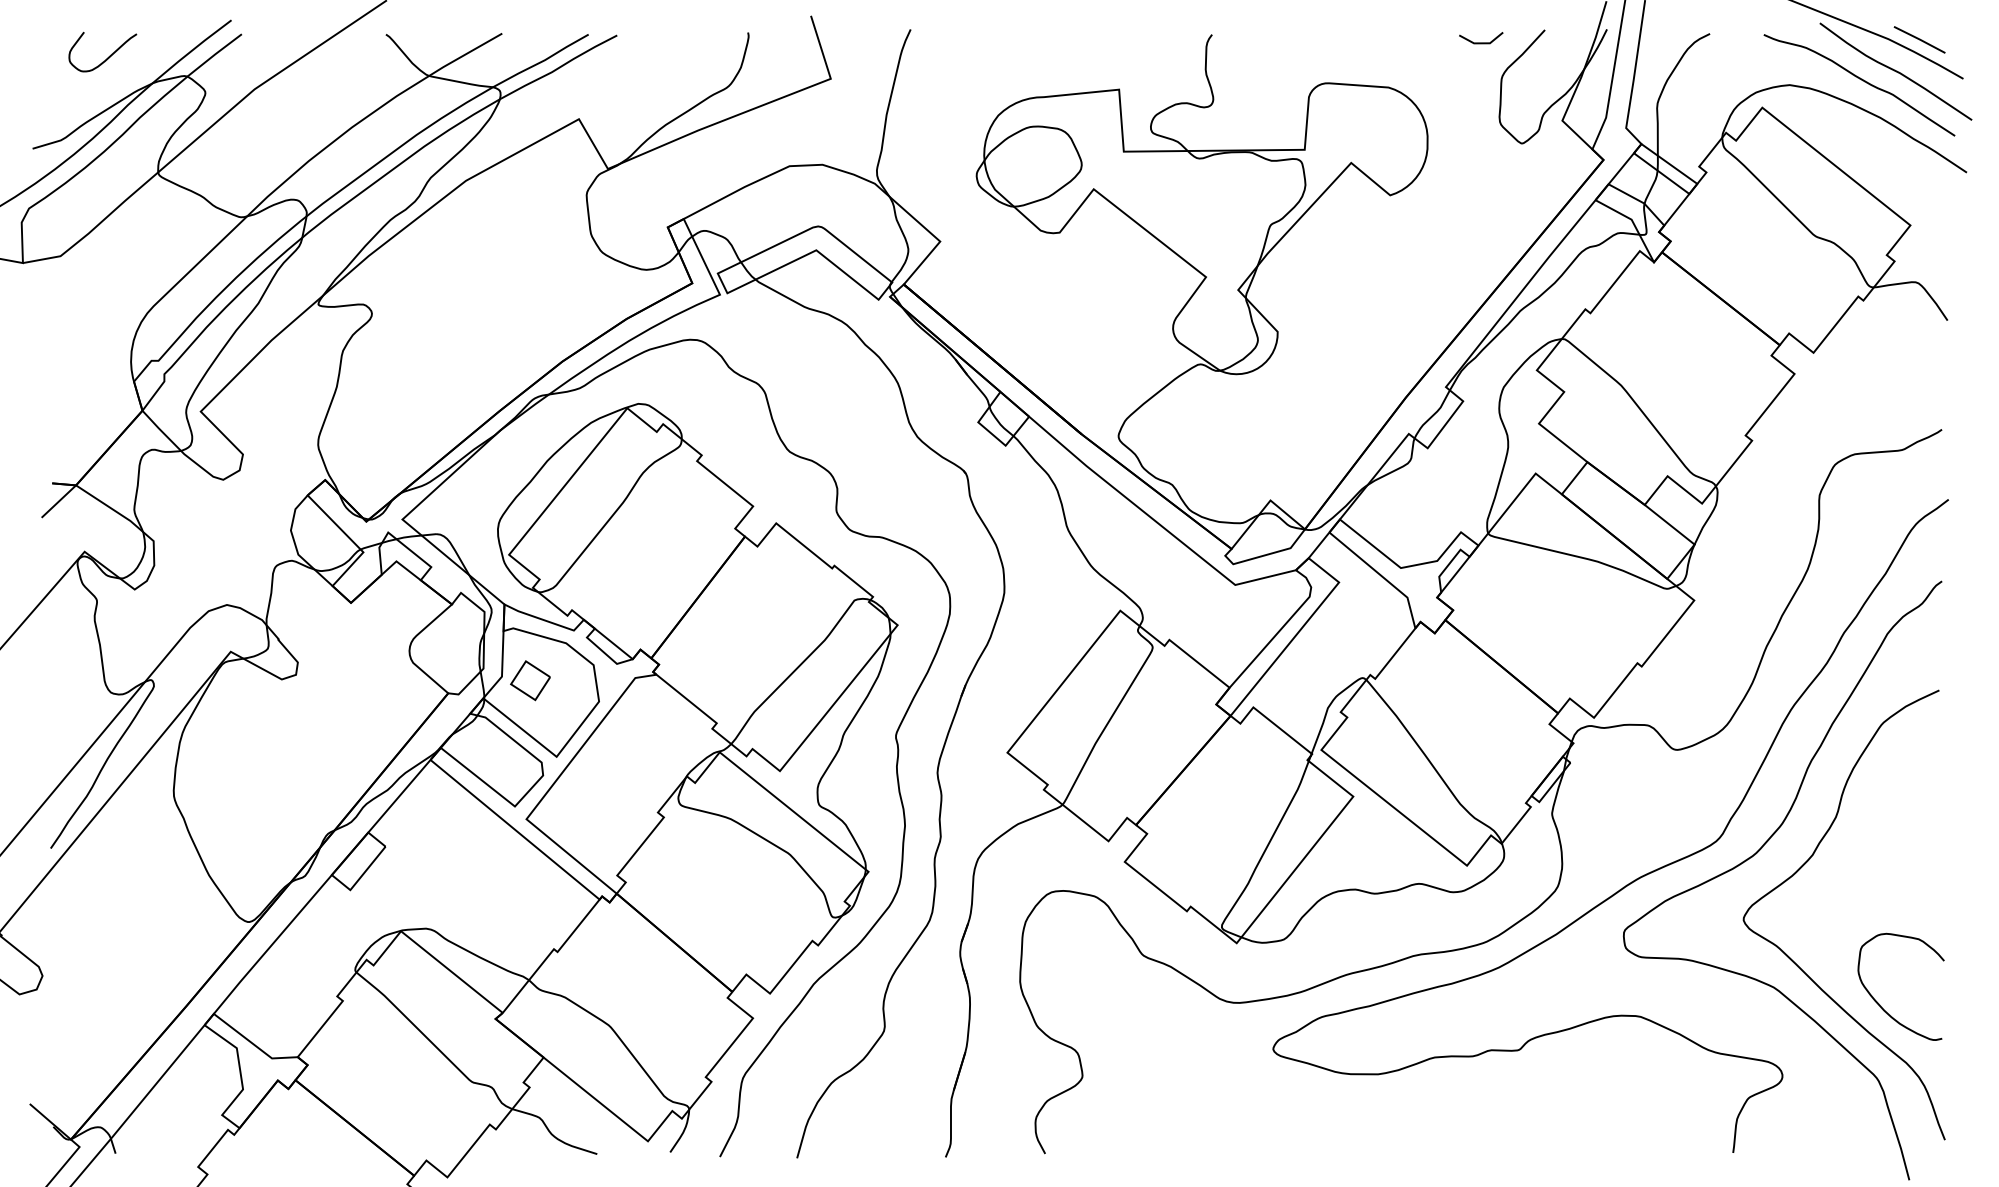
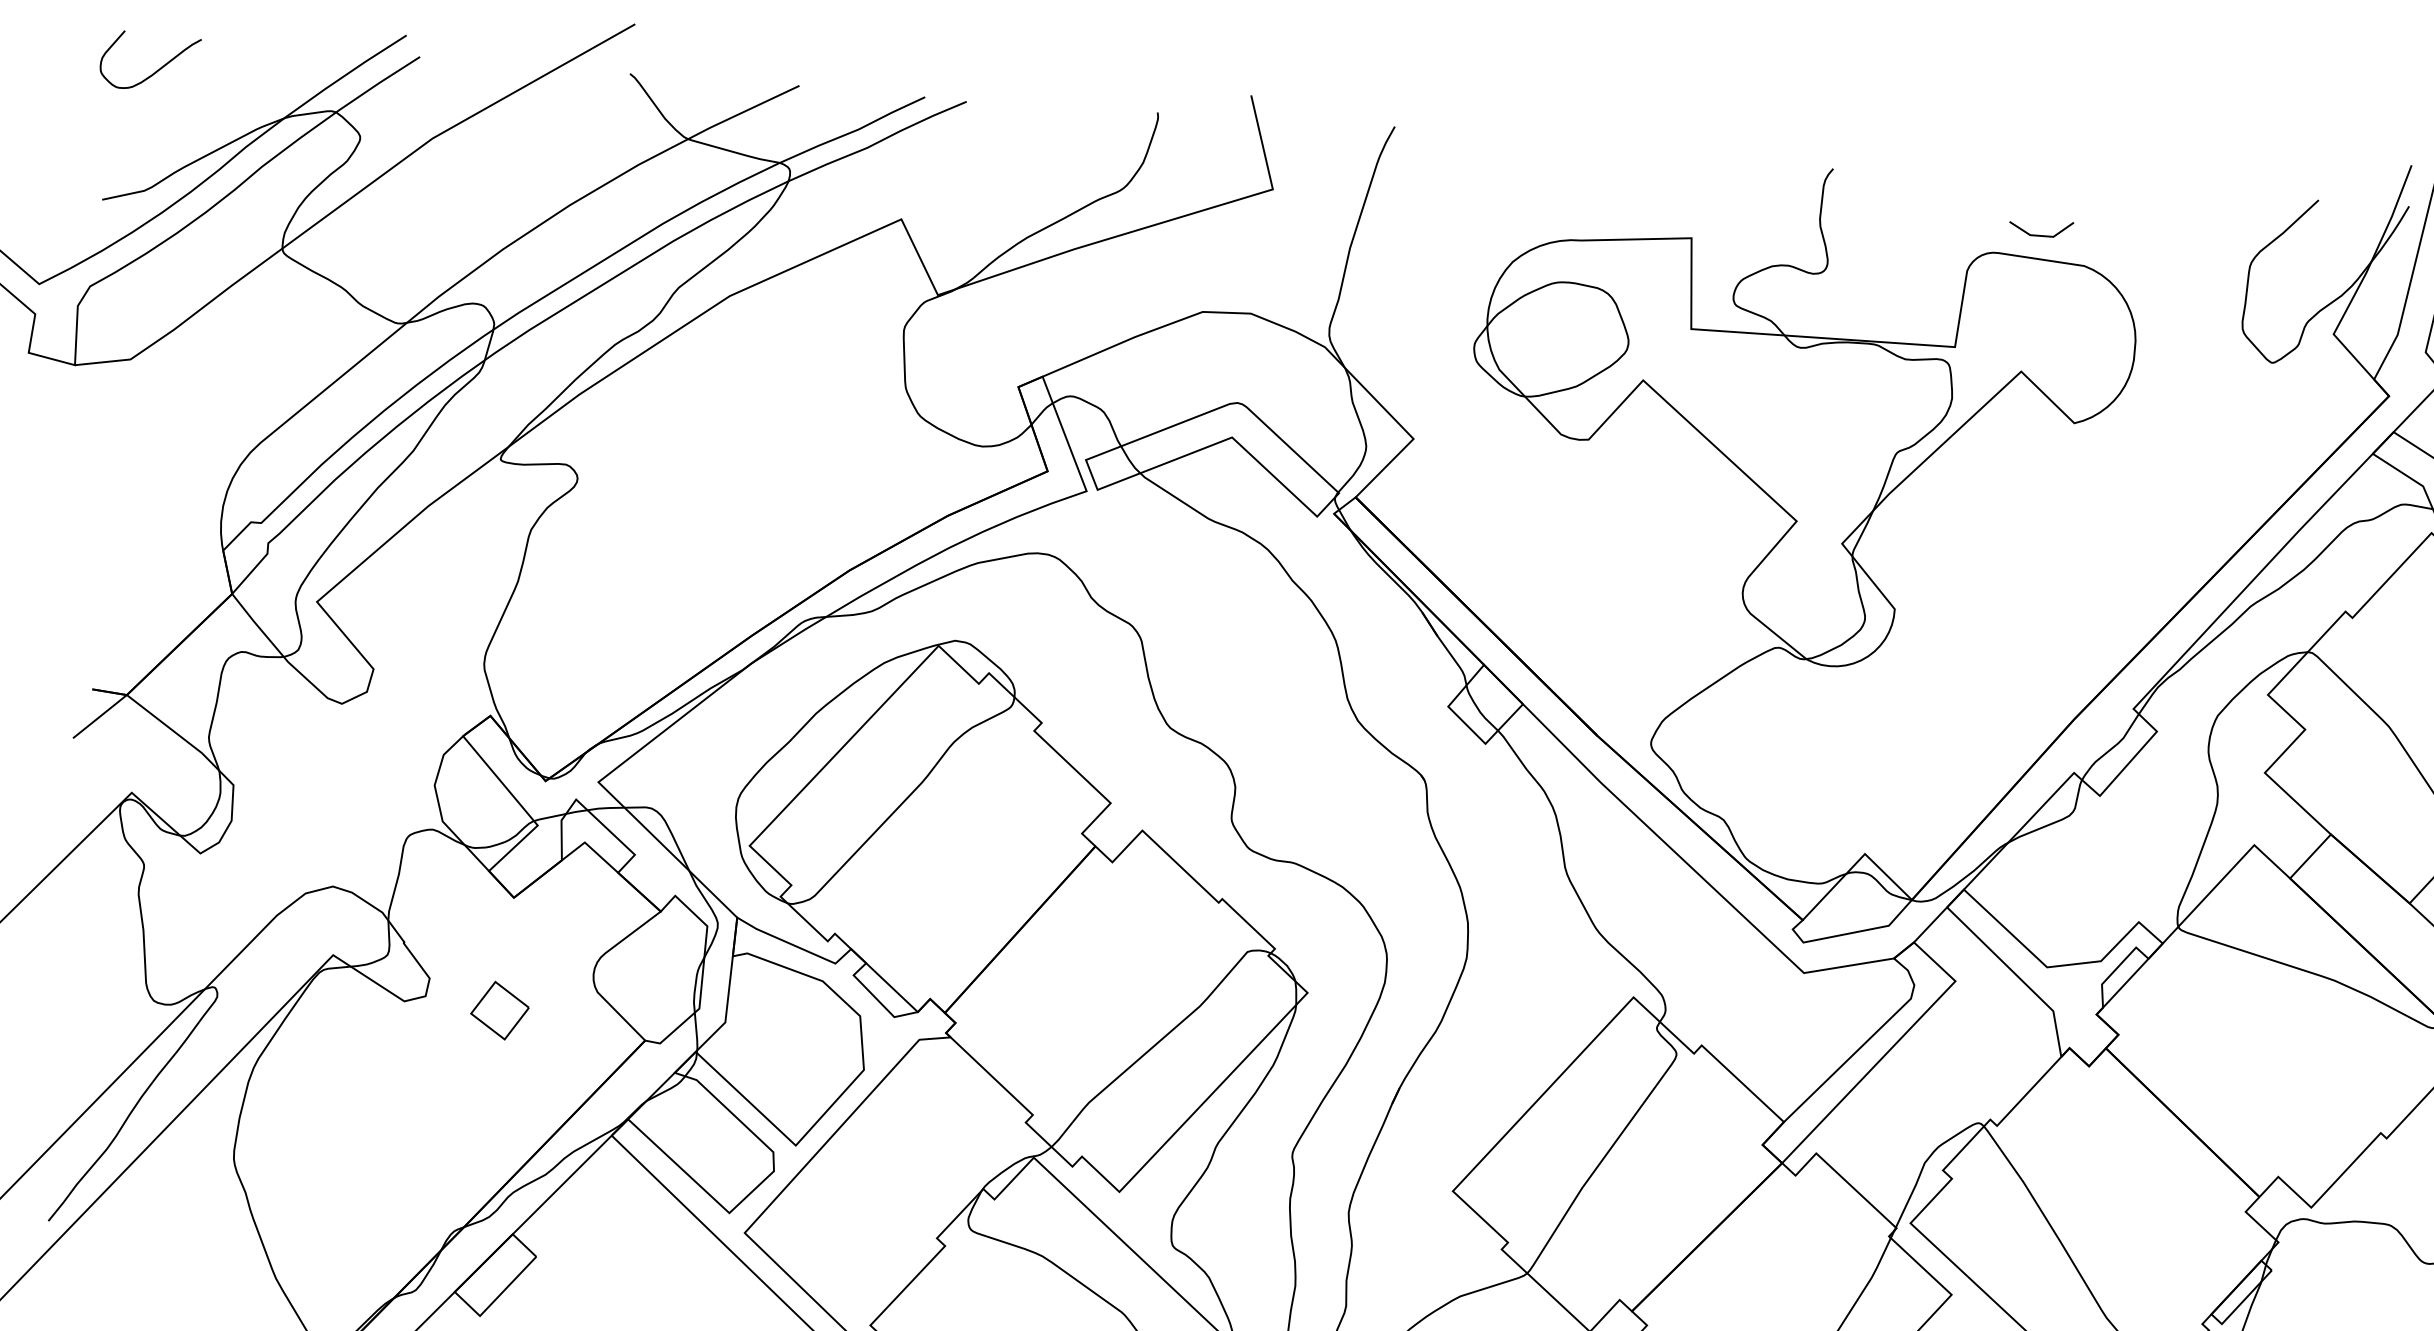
line: (1481, 42) -> (2041, 234), moved
curve: (108, 56) -> (157, 68), moved
part: (530, 680) -> (499, 1010), moved

